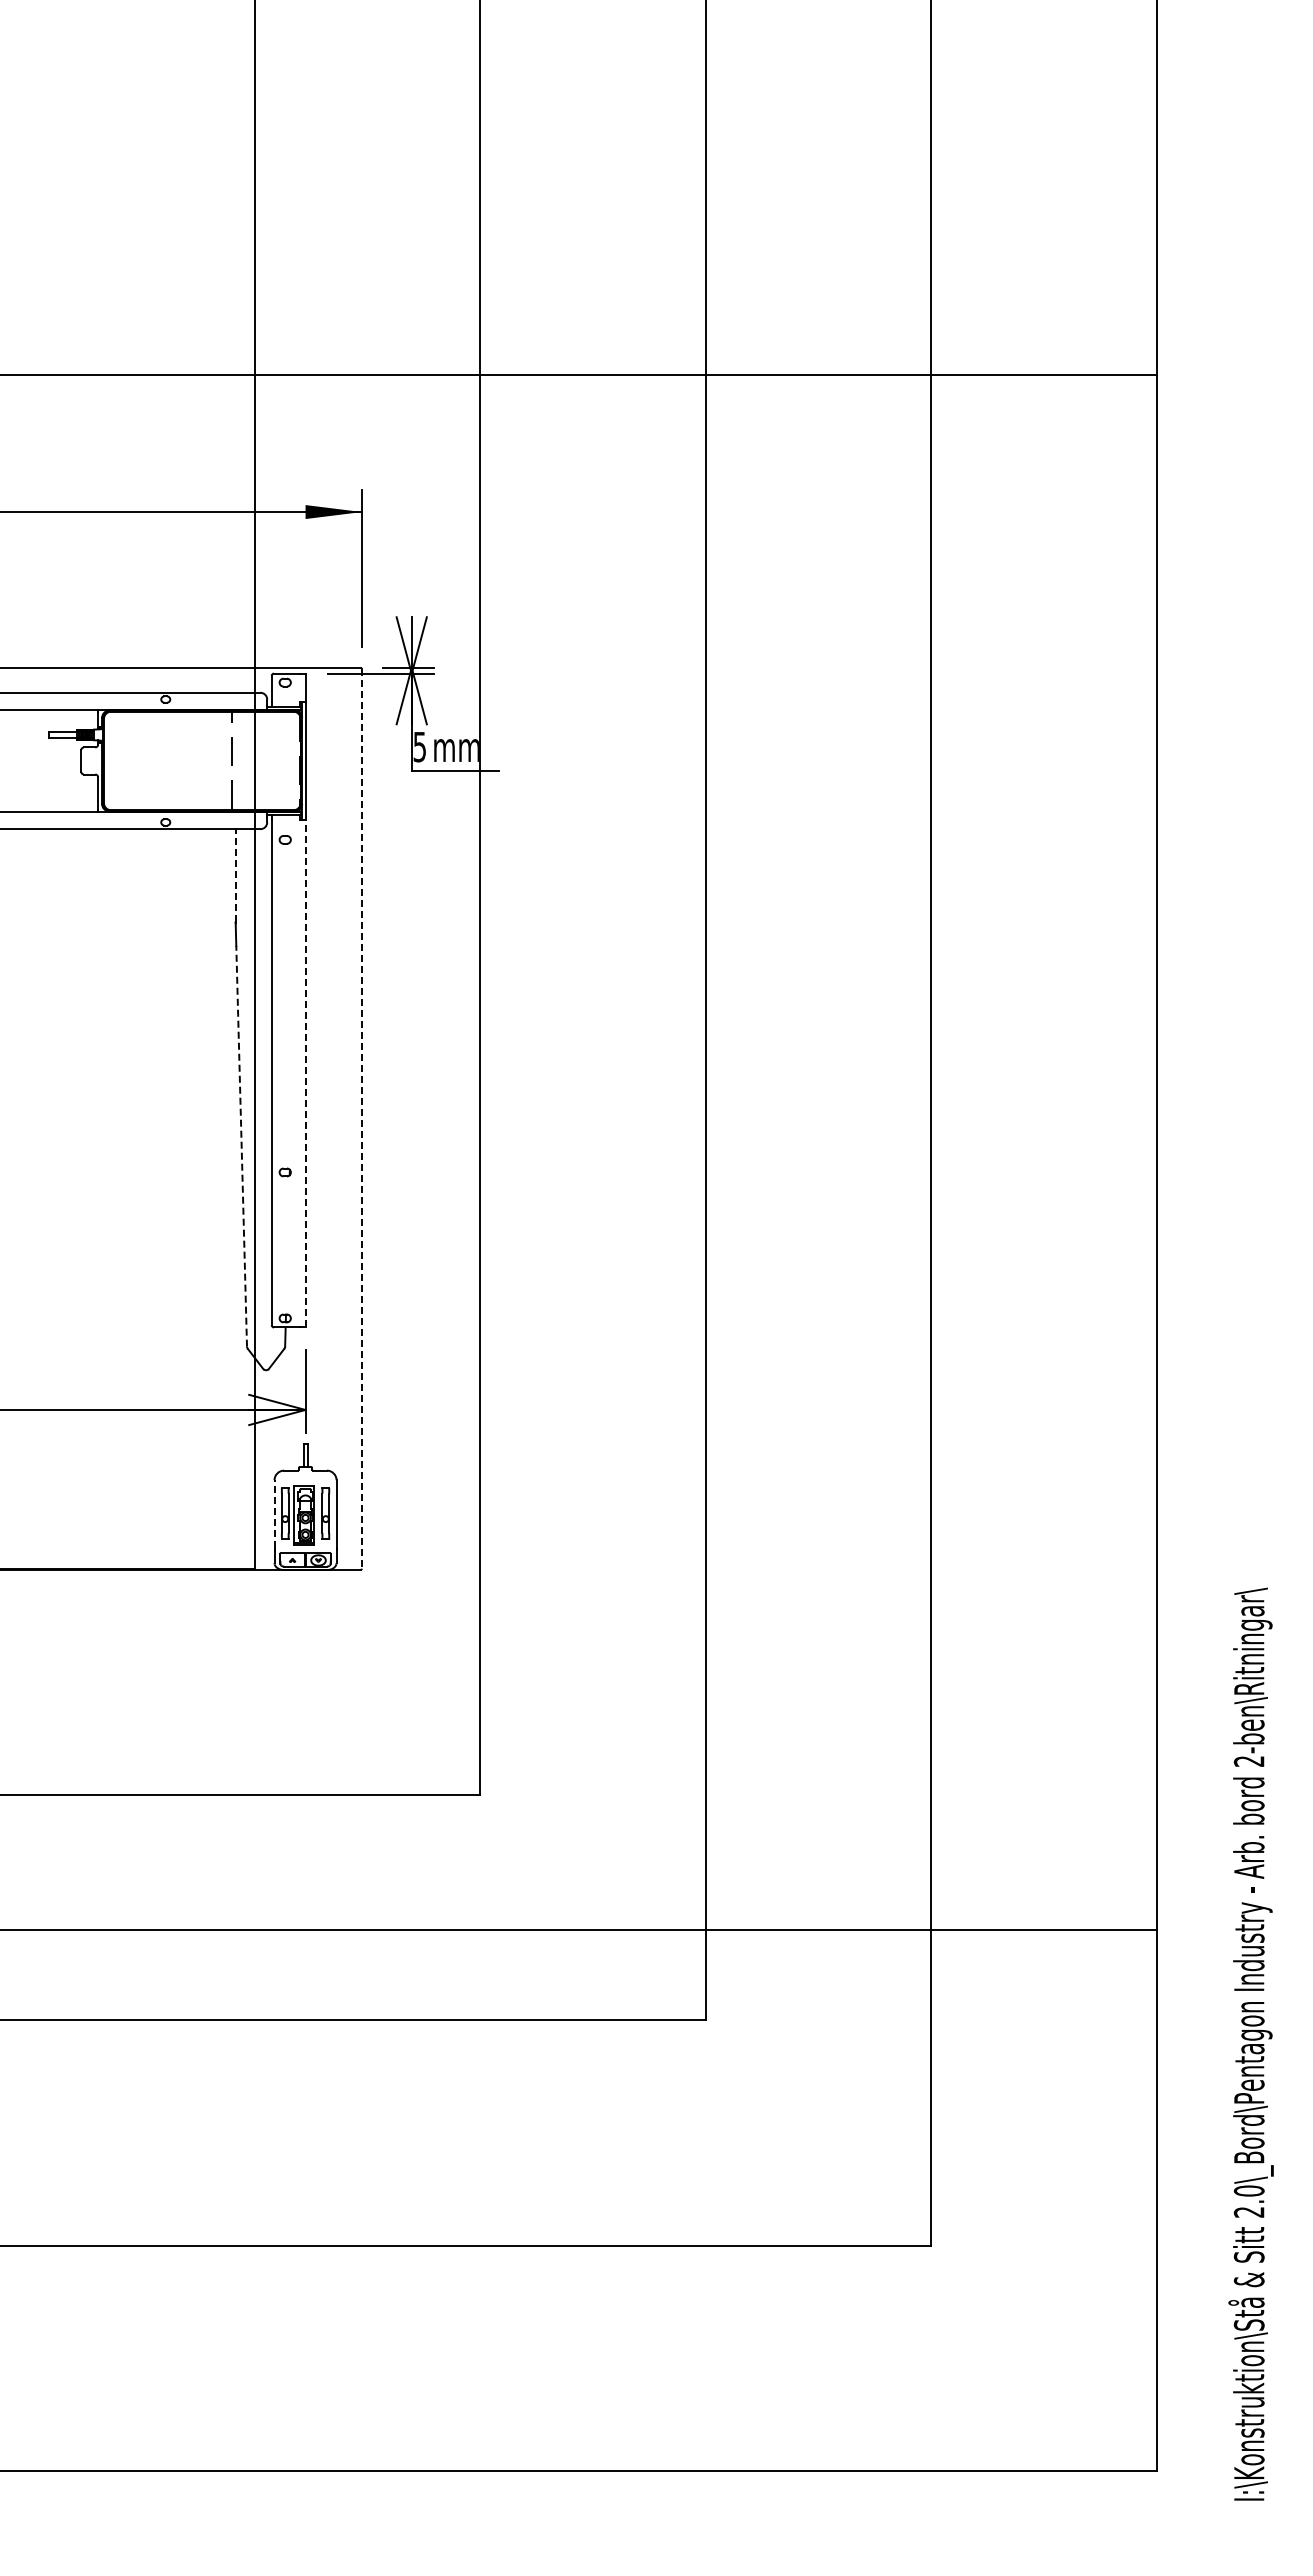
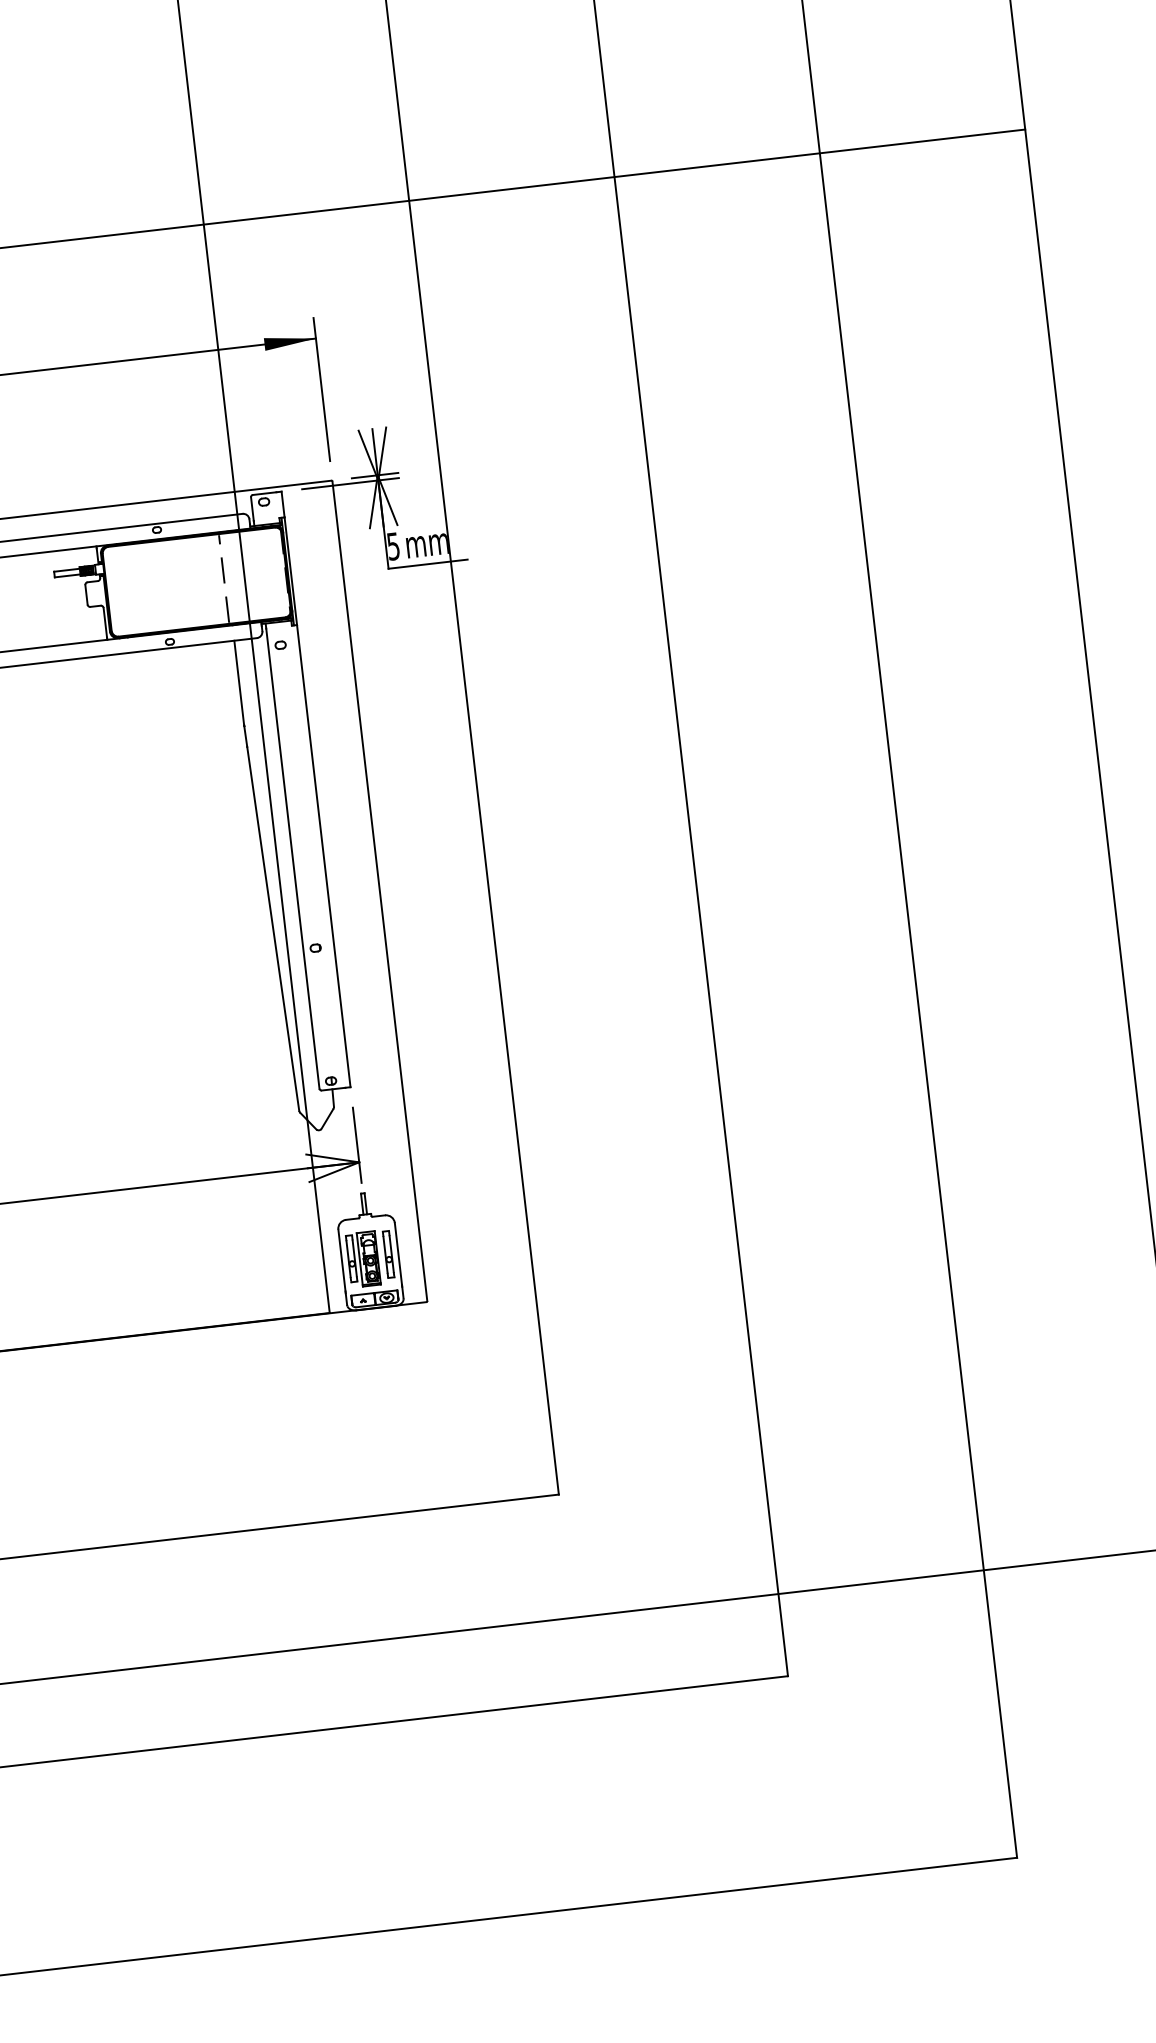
line: (235, 875) -> (239, 682), dashed -> solid
line: (305, 1073) -> (323, 855), dashed -> solid
line: (361, 1118) -> (379, 890), dashed -> solid
line: (241, 1145) -> (273, 928), dashed -> solid
line: (274, 1514) -> (341, 1260), dashed -> solid

